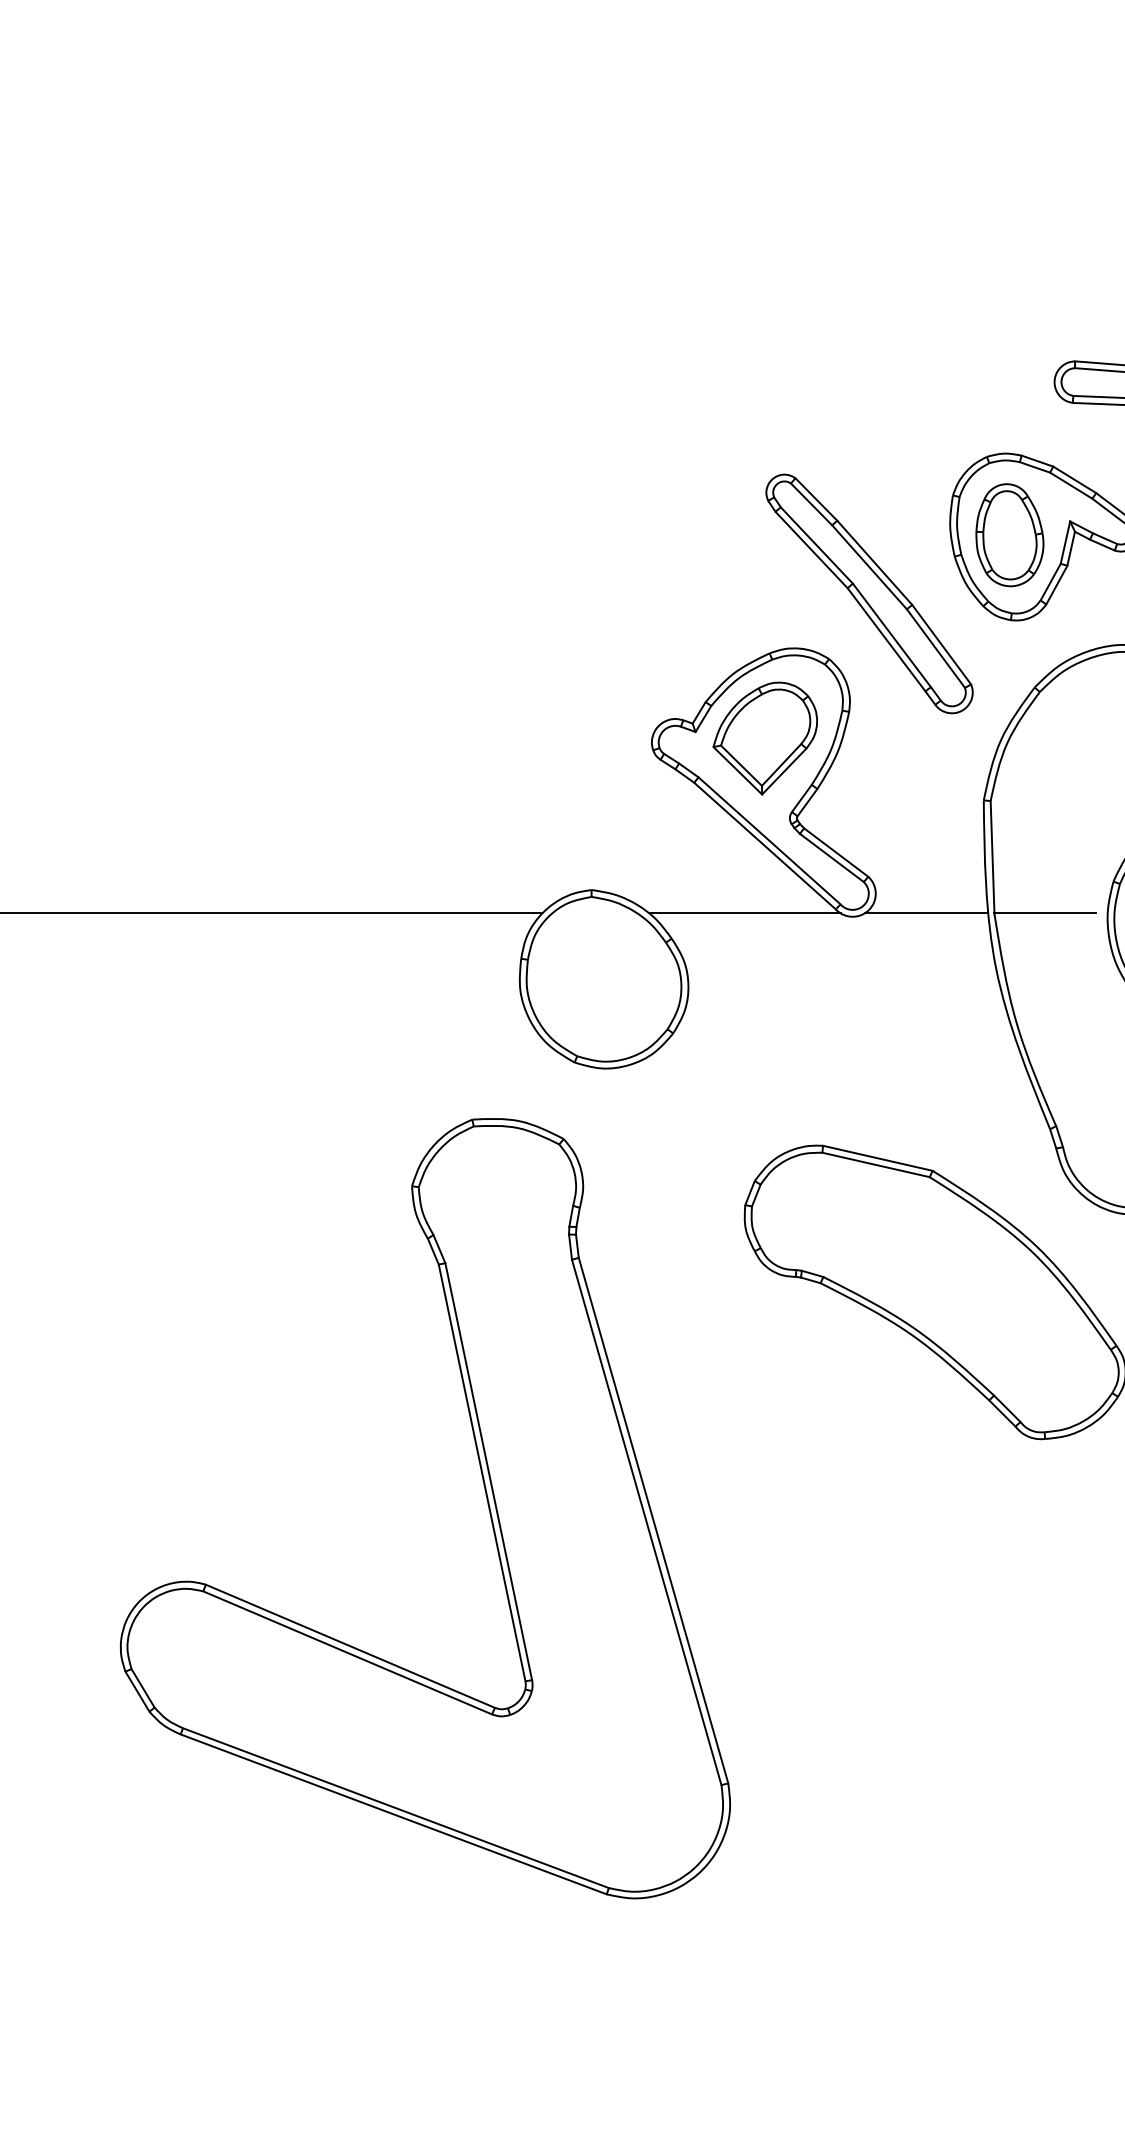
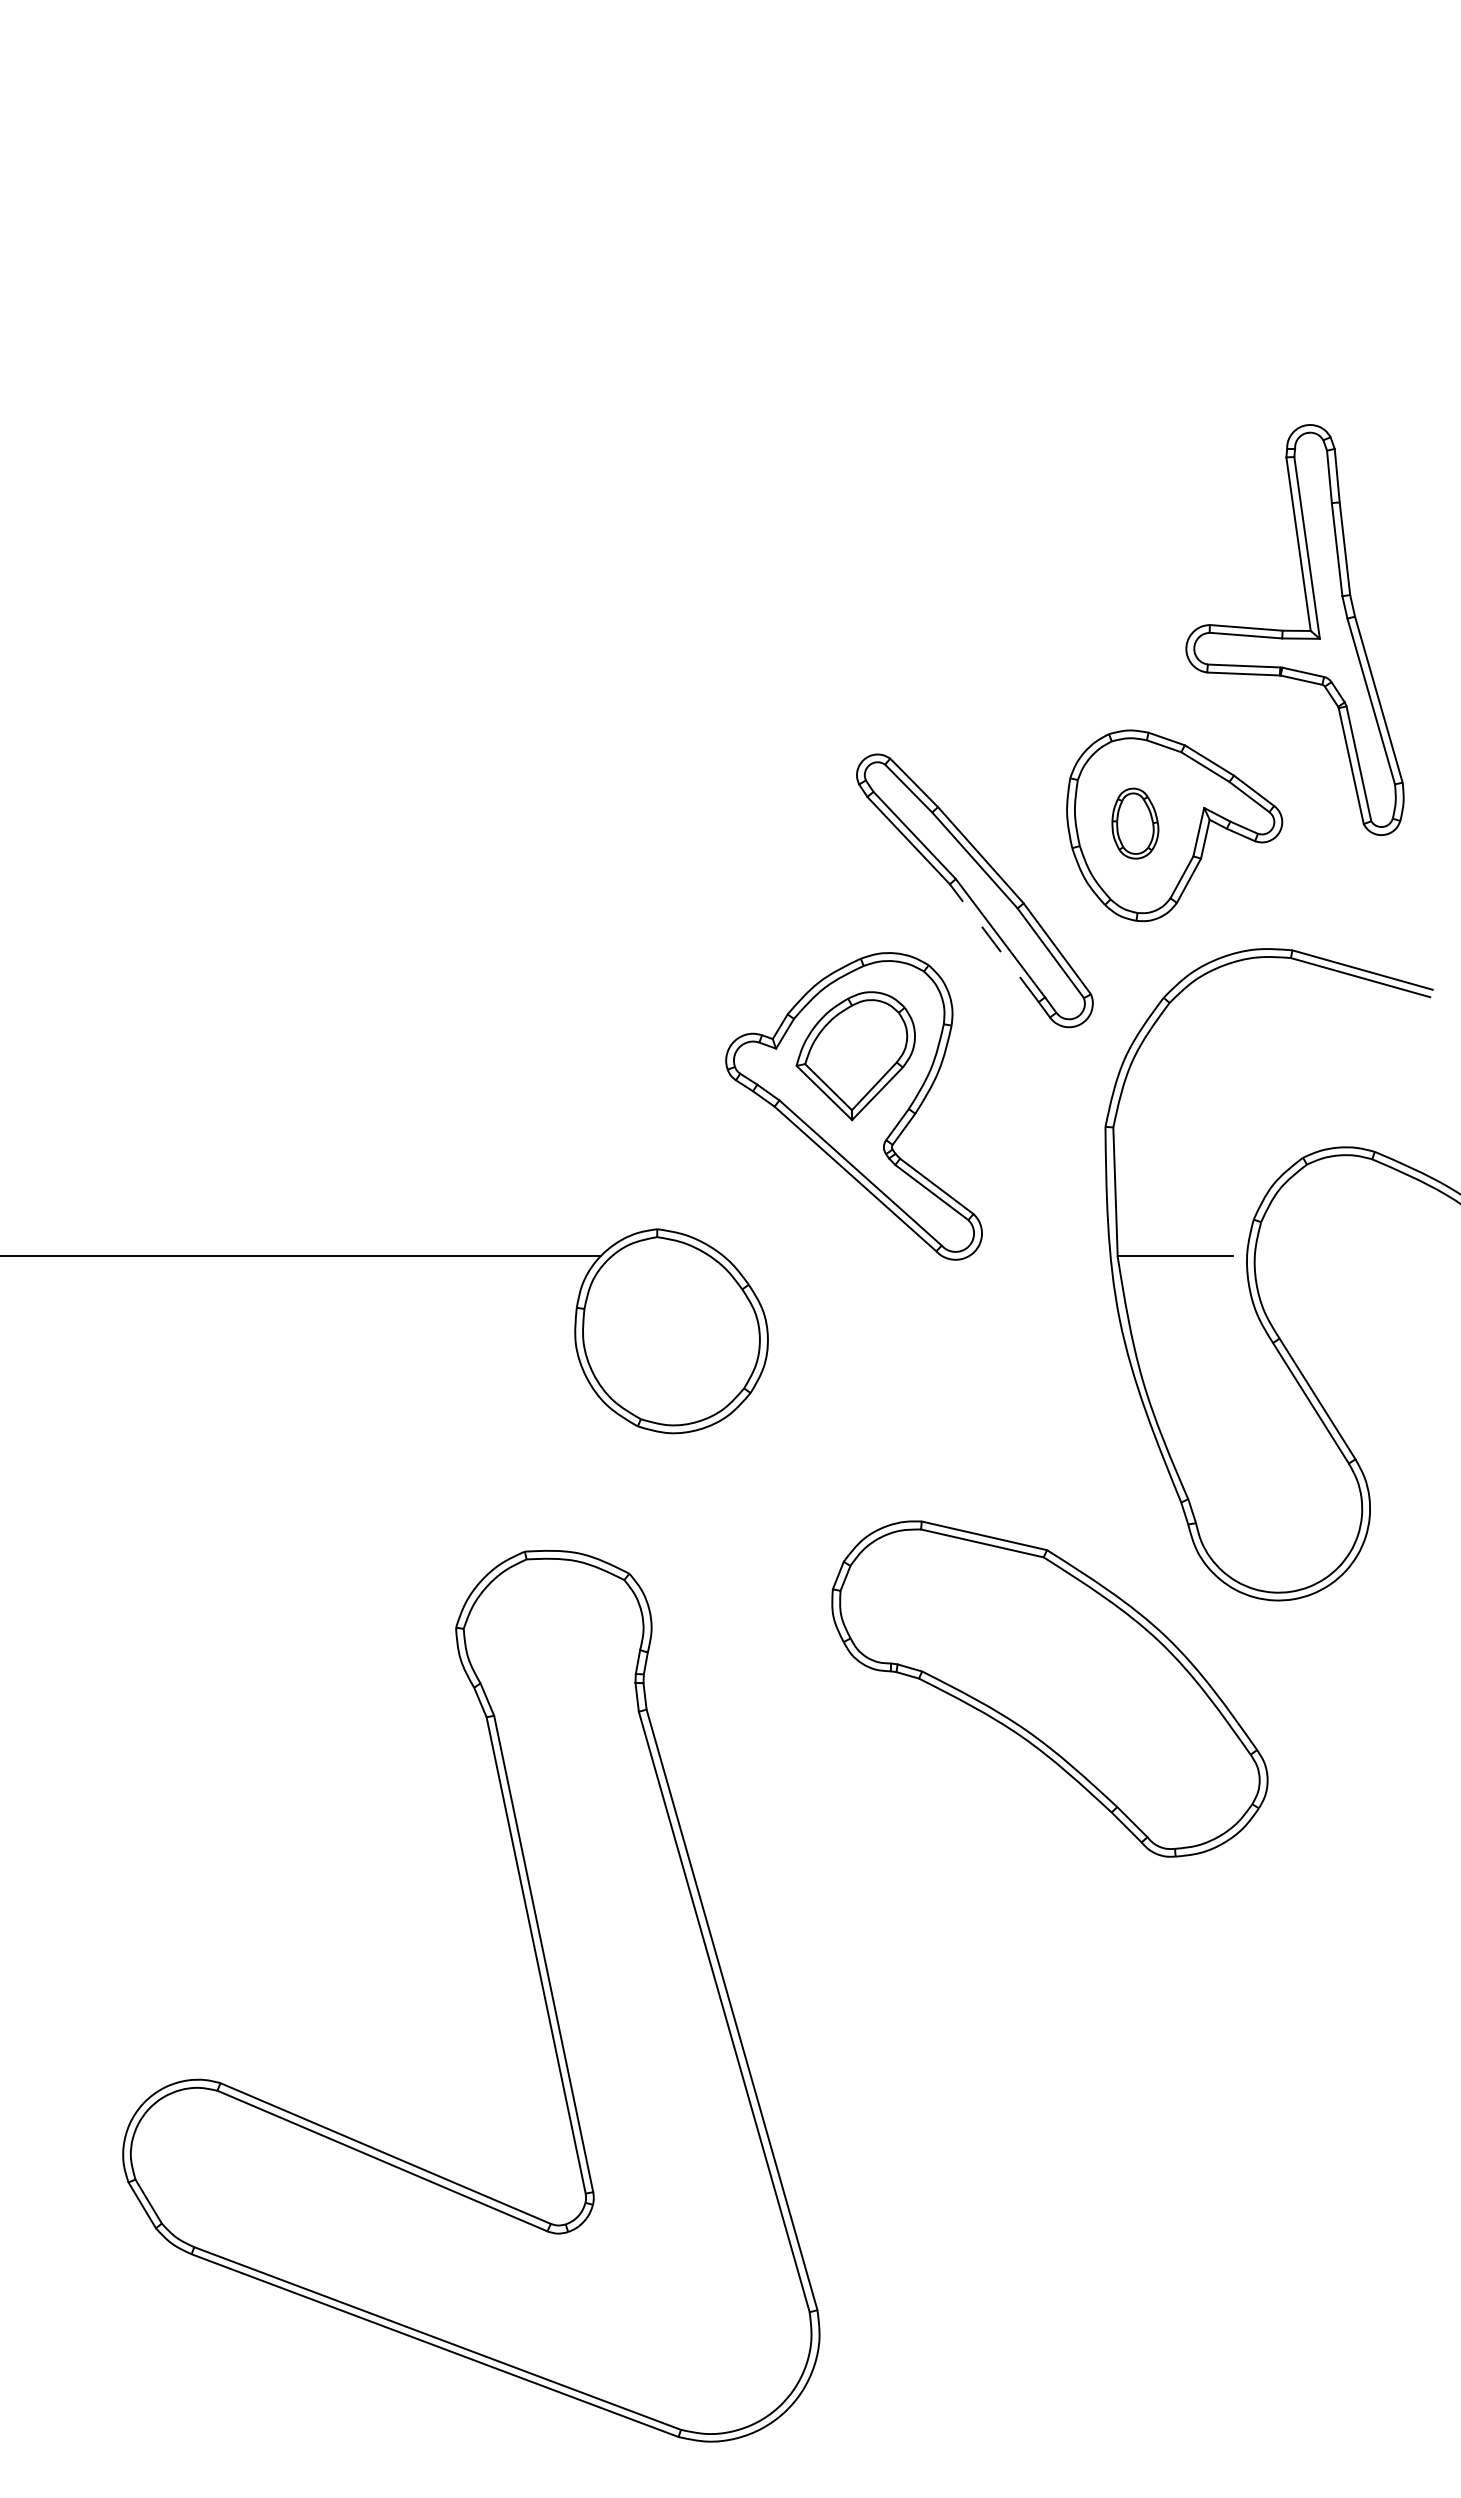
part: (1010, 535) -> (1135, 823), size x0.6
line: (886, 640) -> (994, 943), solid -> dashed
line: (744, 913) -> (832, 1255), removed
line: (926, 913) -> (1039, 1255), removed
part: (485, 1496) -> (540, 1982), moved

